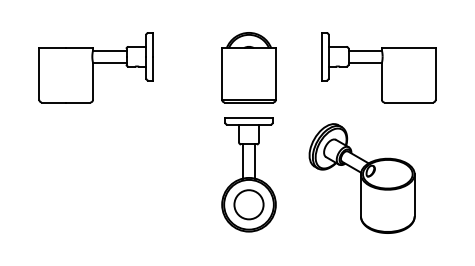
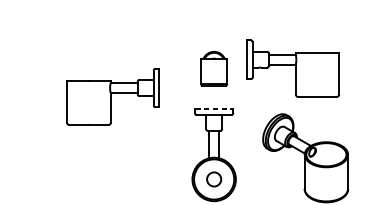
part: (95, 67) -> (112, 96), moved
part: (248, 67) -> (213, 68), size x0.6
part: (378, 67) -> (292, 68), moved
line: (249, 117) -> (214, 108), solid -> dashed
circle: (248, 204) -> (213, 179), size x0.6

